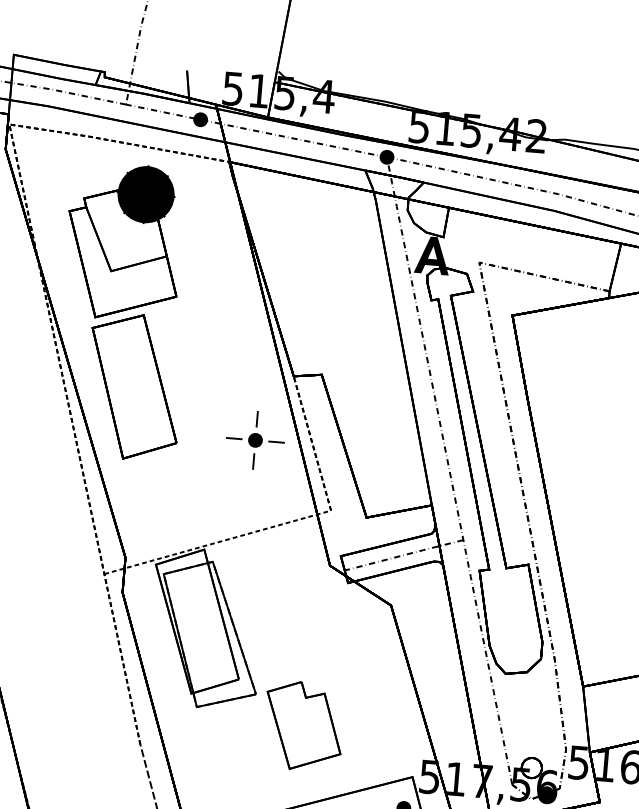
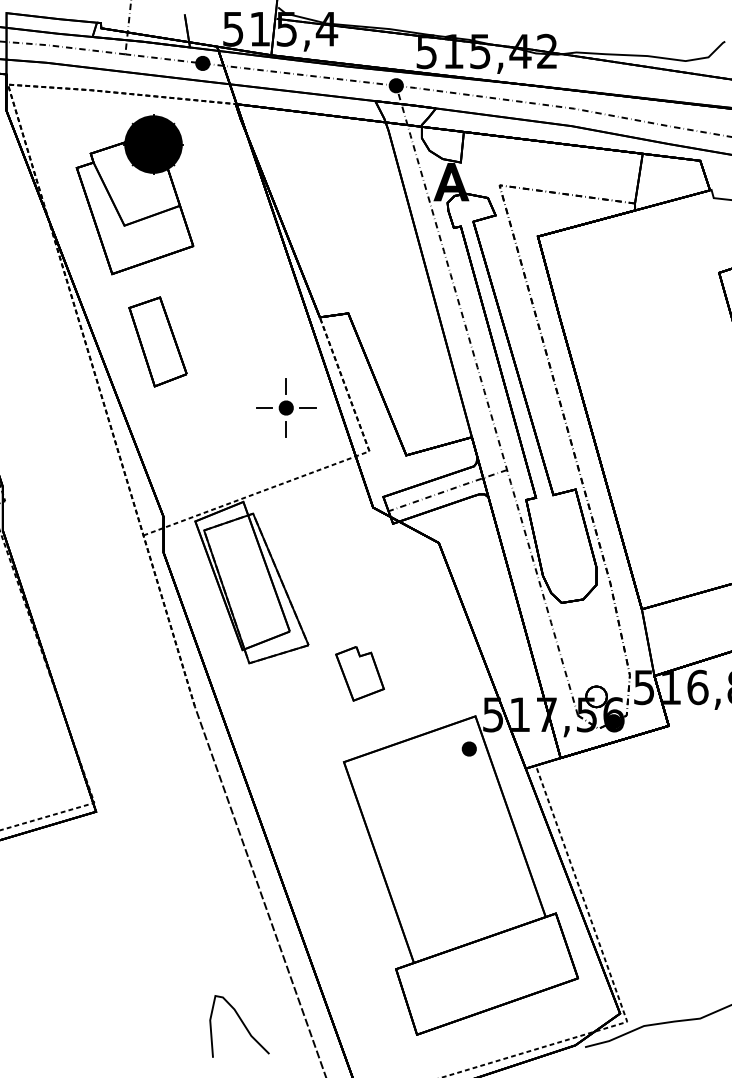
part: (133, 386) -> (157, 341), size x0.6
part: (255, 439) -> (286, 407), moved
part: (303, 725) -> (359, 673), size x0.6

